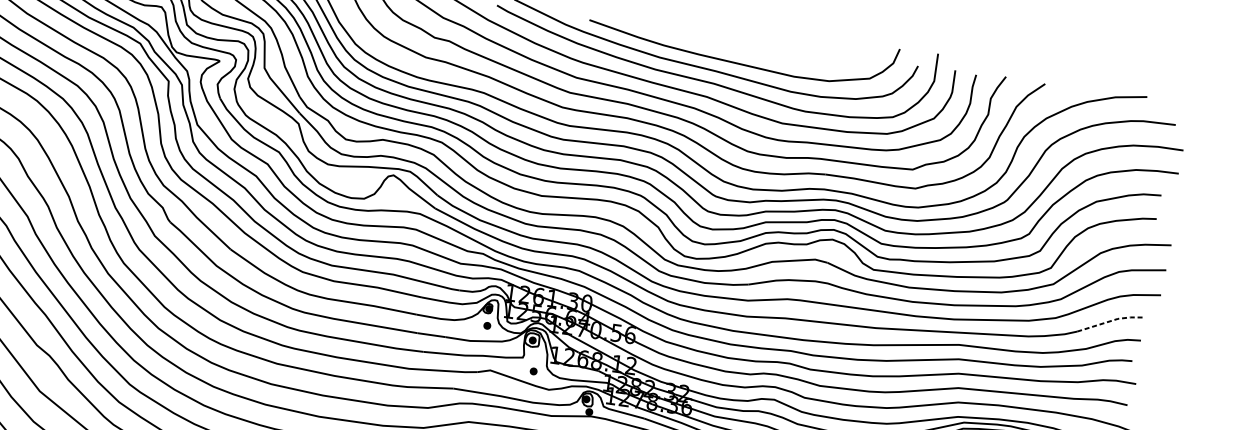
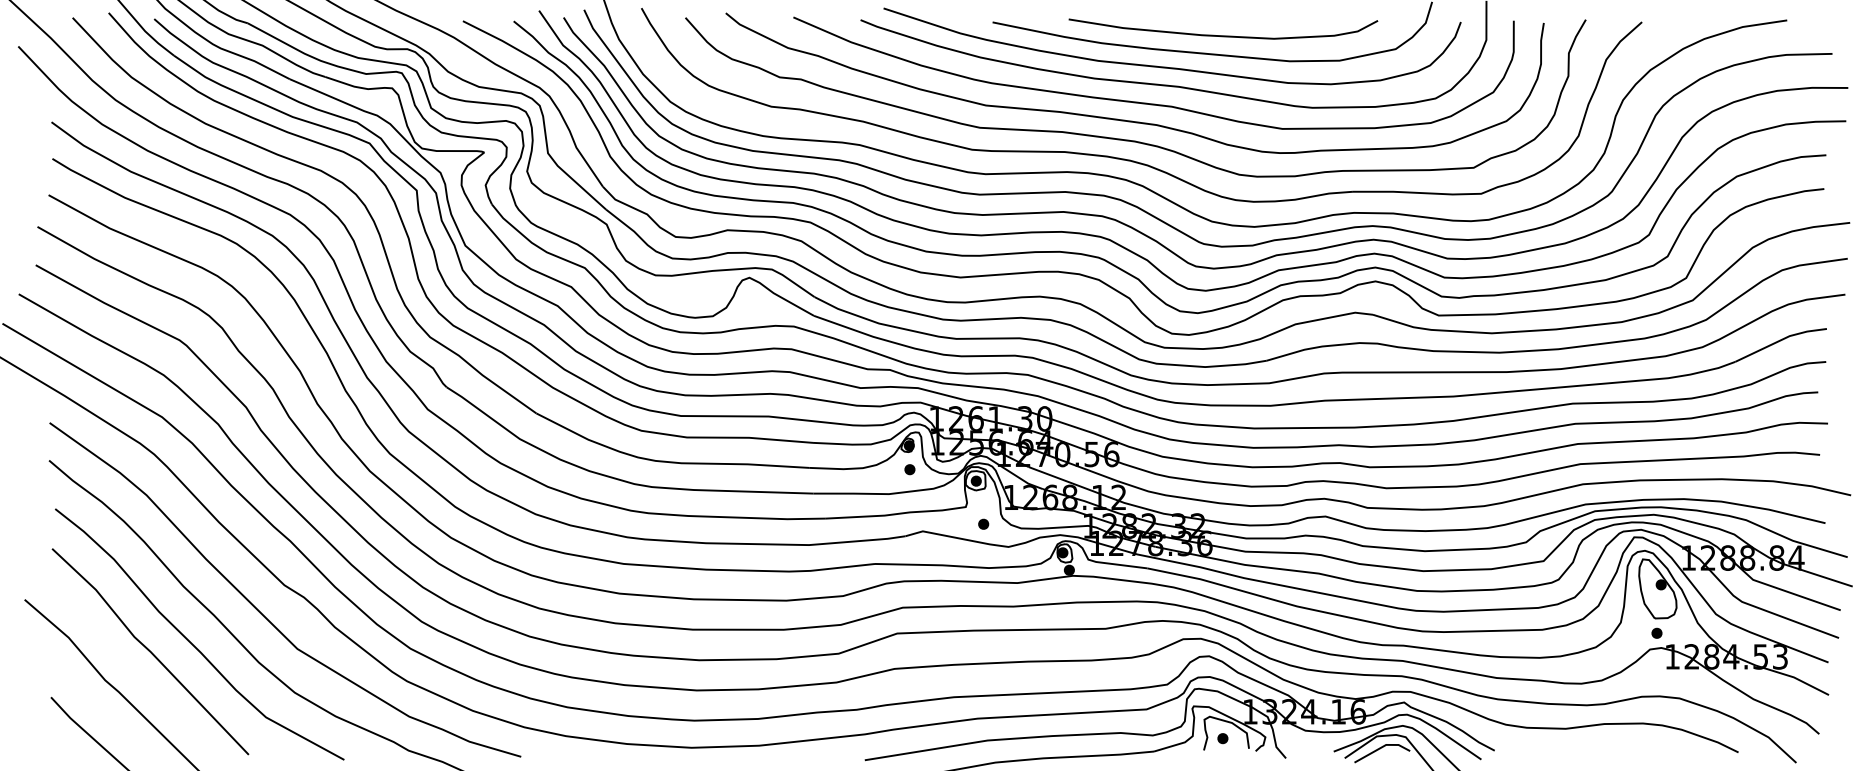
curve: (750, 52) -> (1223, 35), added
line: (1111, 321) -> (1780, 340), dashed -> solid

